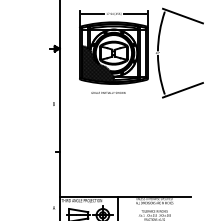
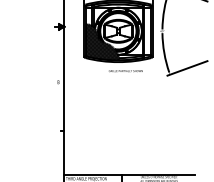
text: (108, 92) -> (126, 70), moved

